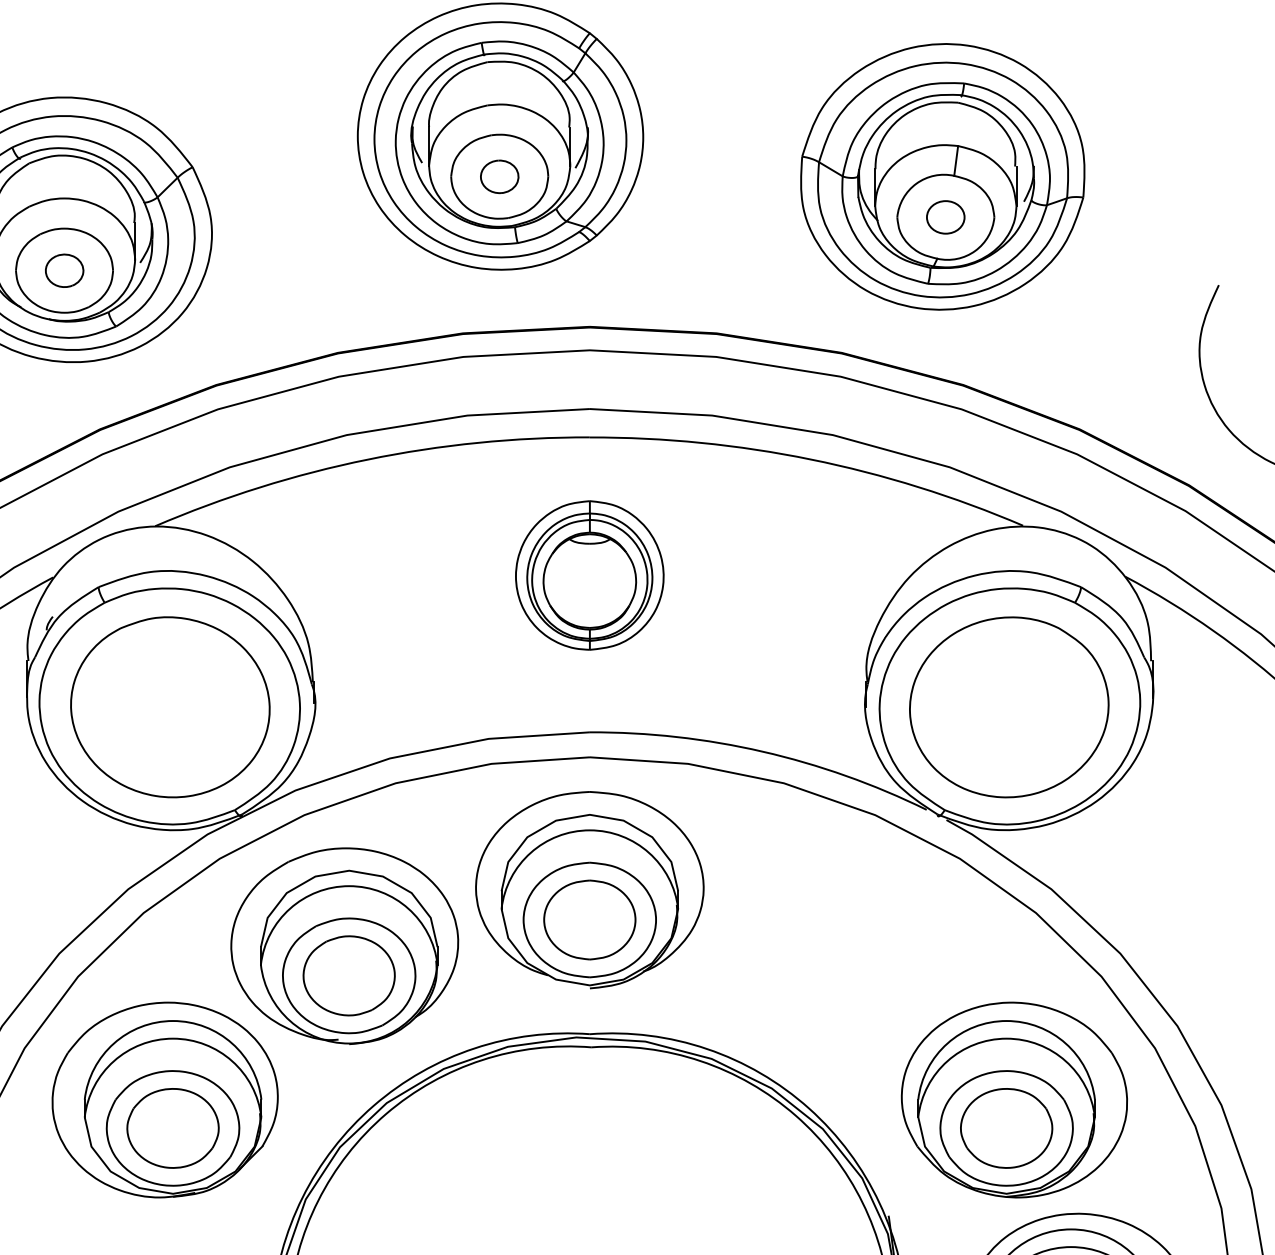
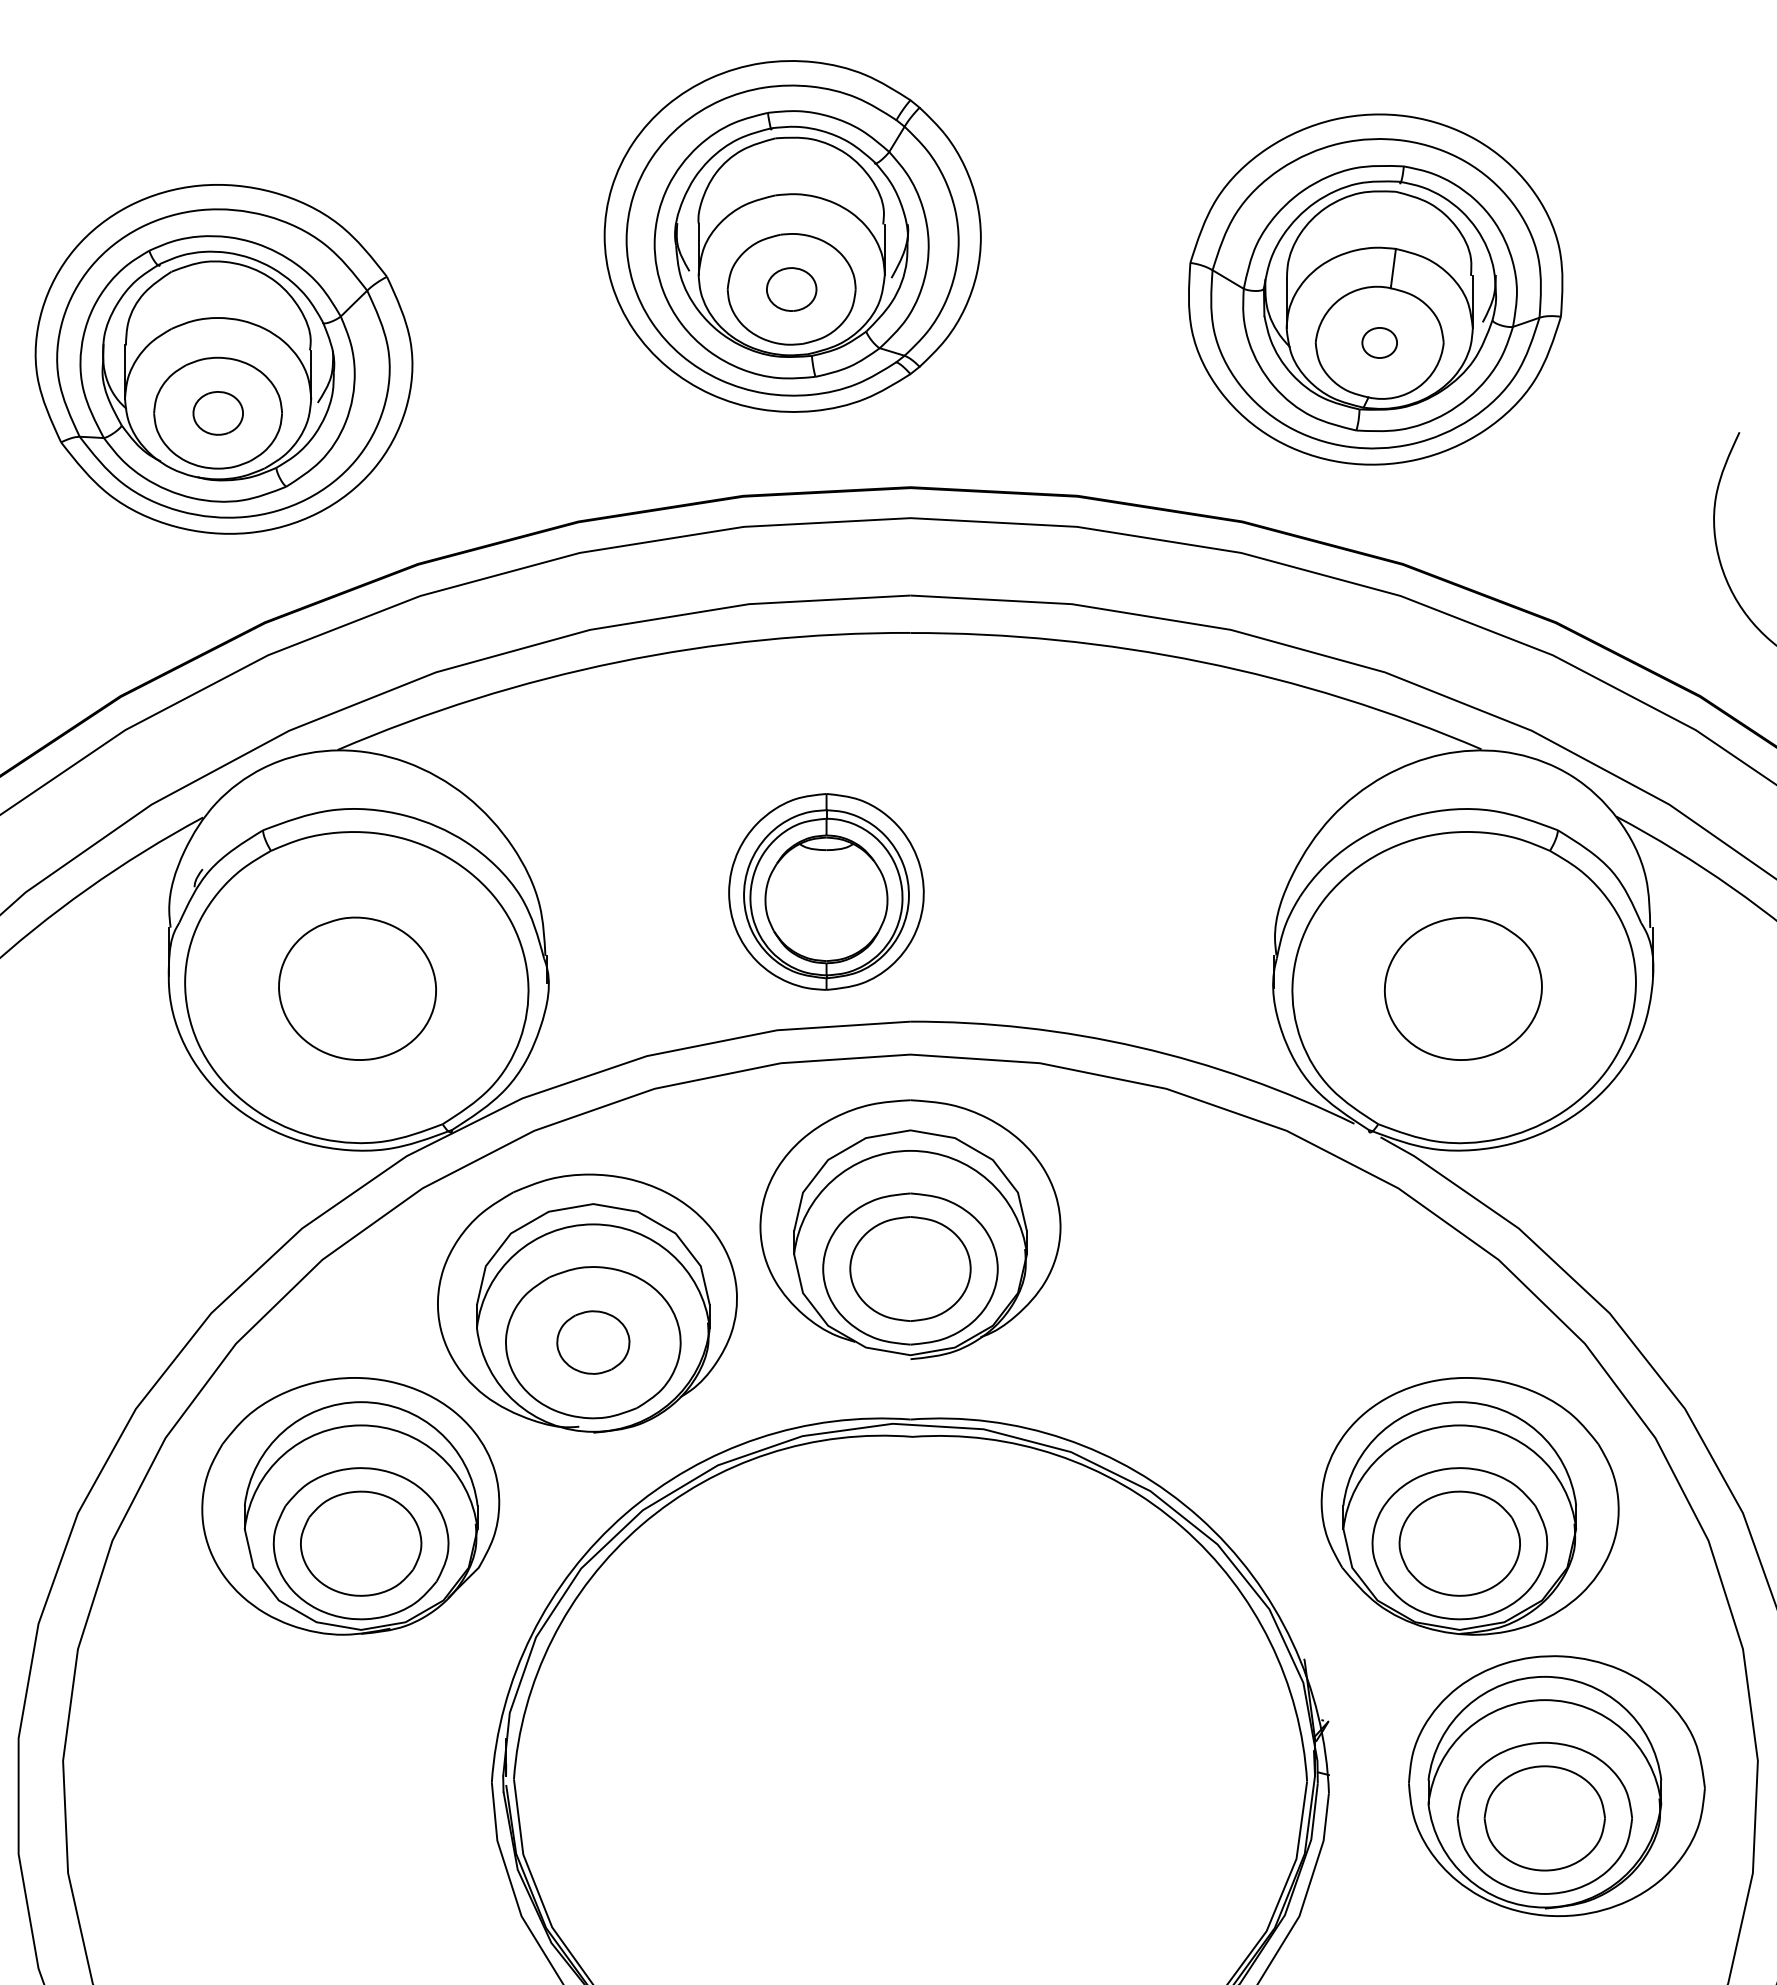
part: (945, 217) -> (1379, 342), size x0.7
part: (589, 575) -> (826, 891), moved
part: (170, 707) -> (357, 988), size x0.6
part: (1009, 707) -> (1463, 988), size x0.6
part: (349, 975) -> (593, 1342), size x0.6

